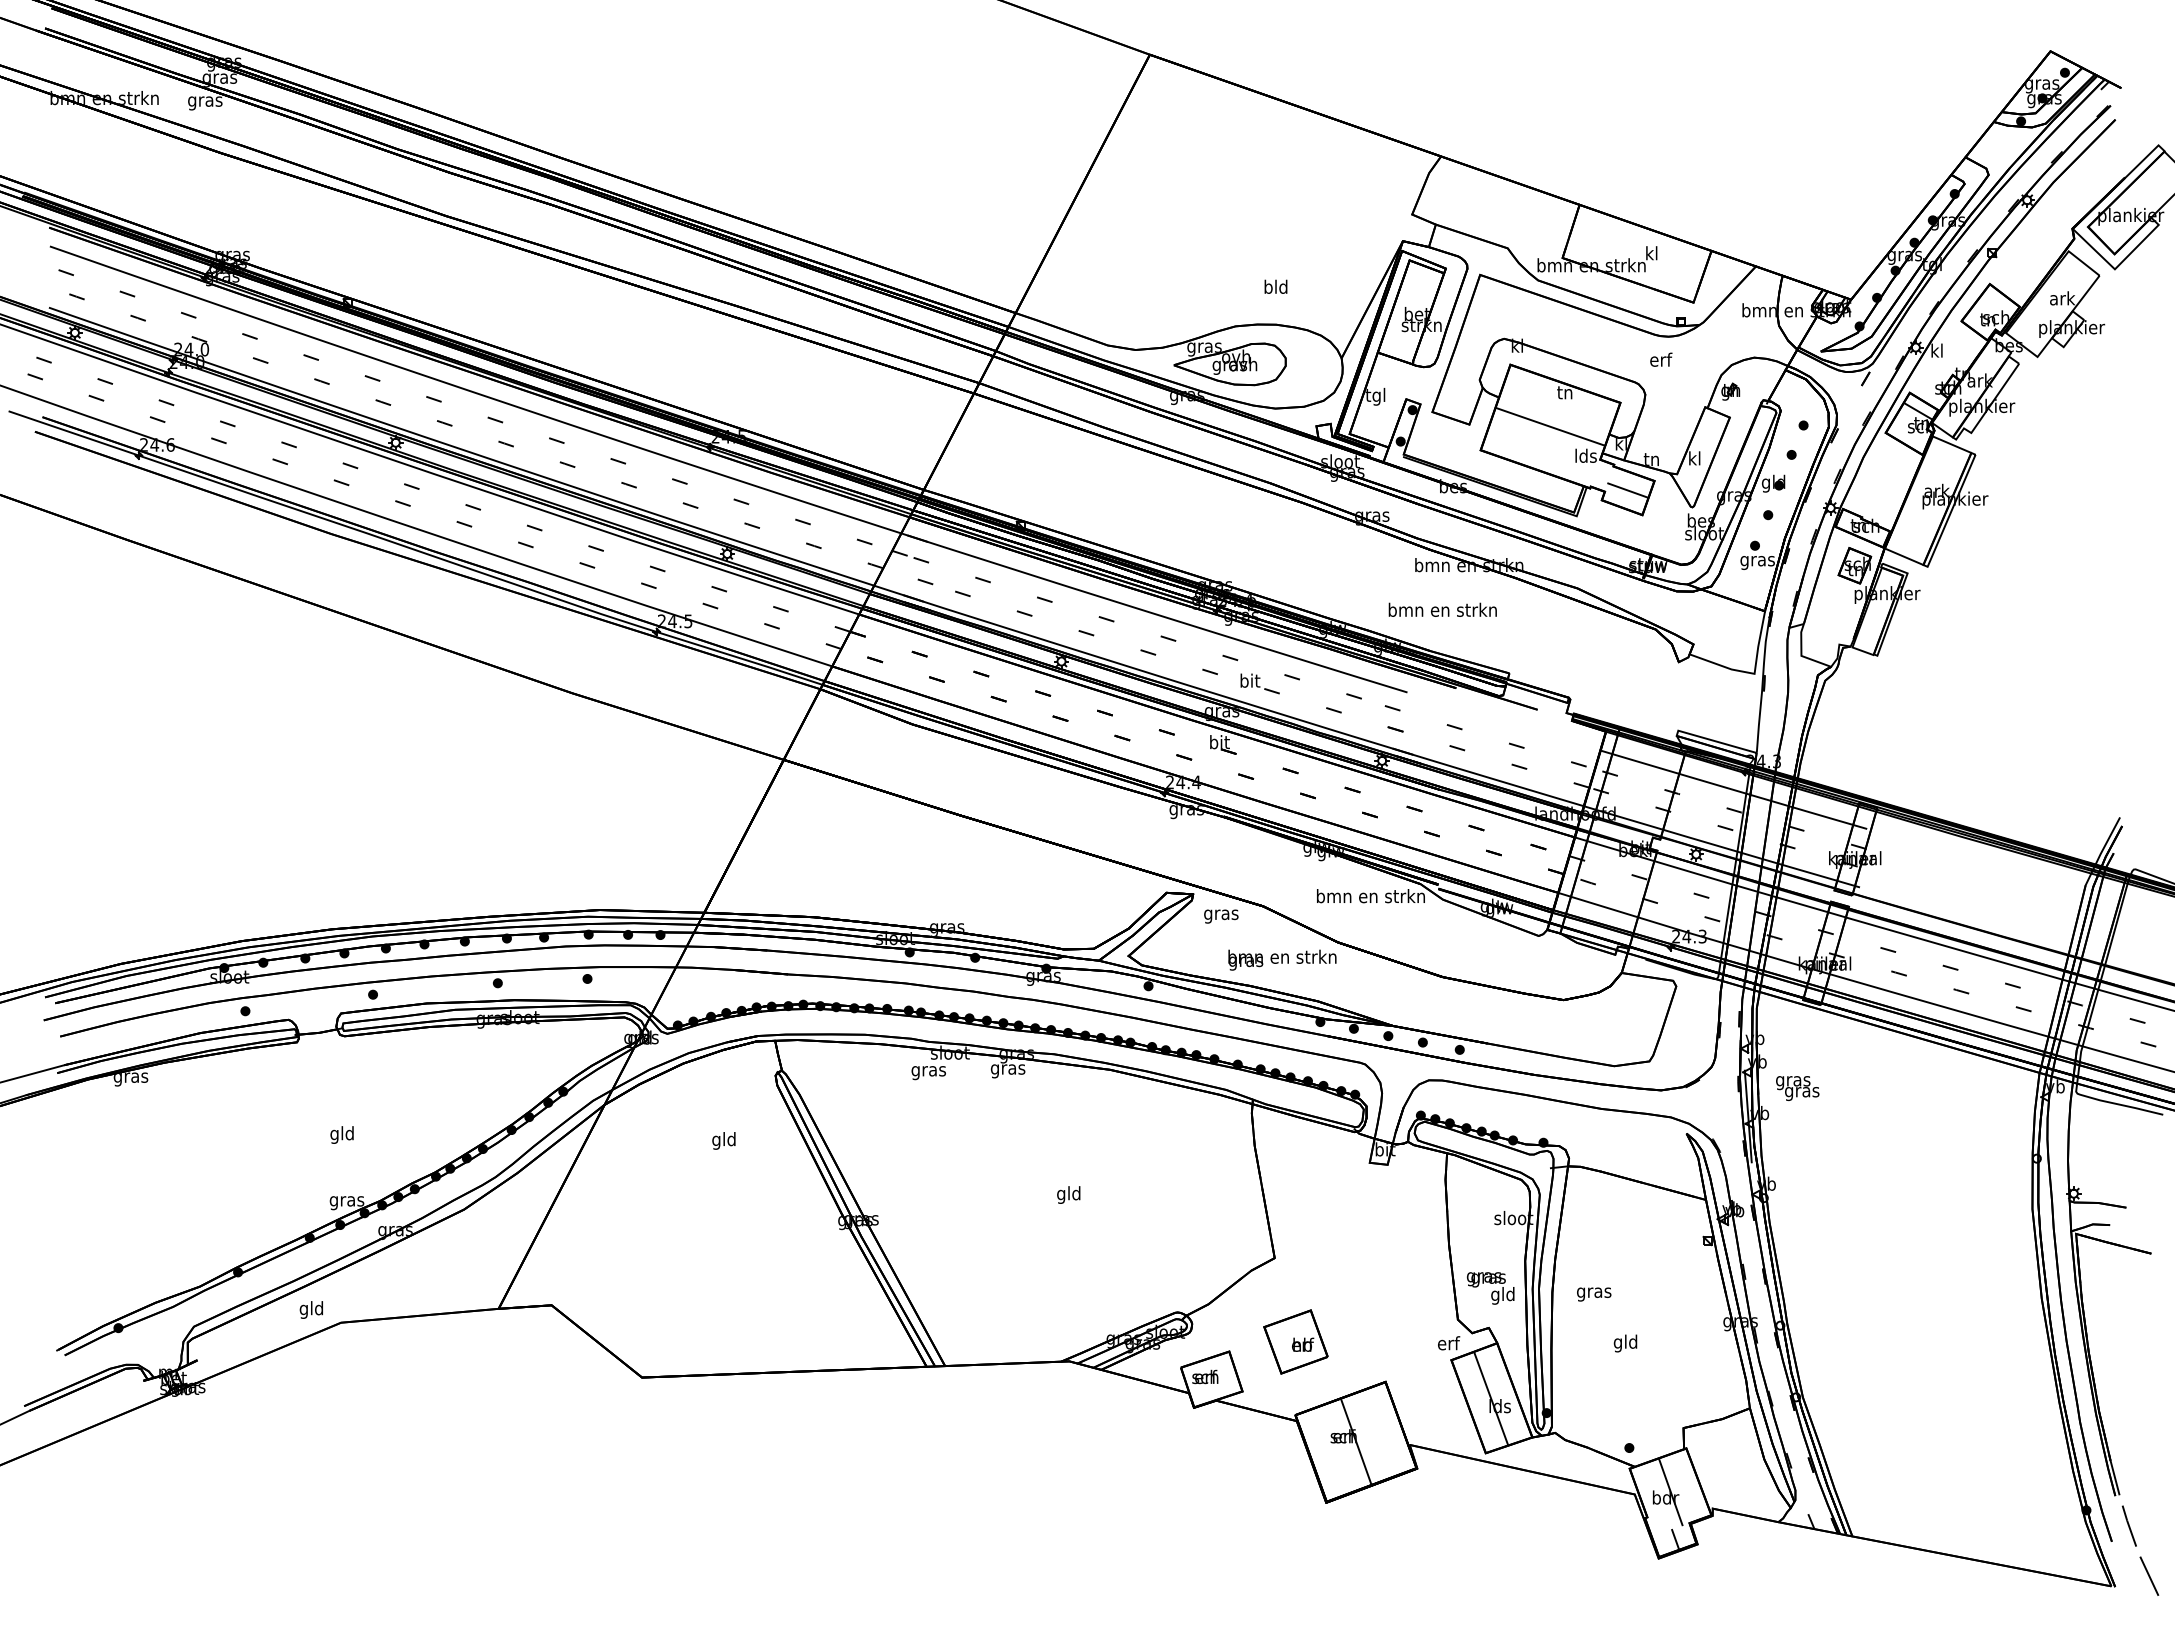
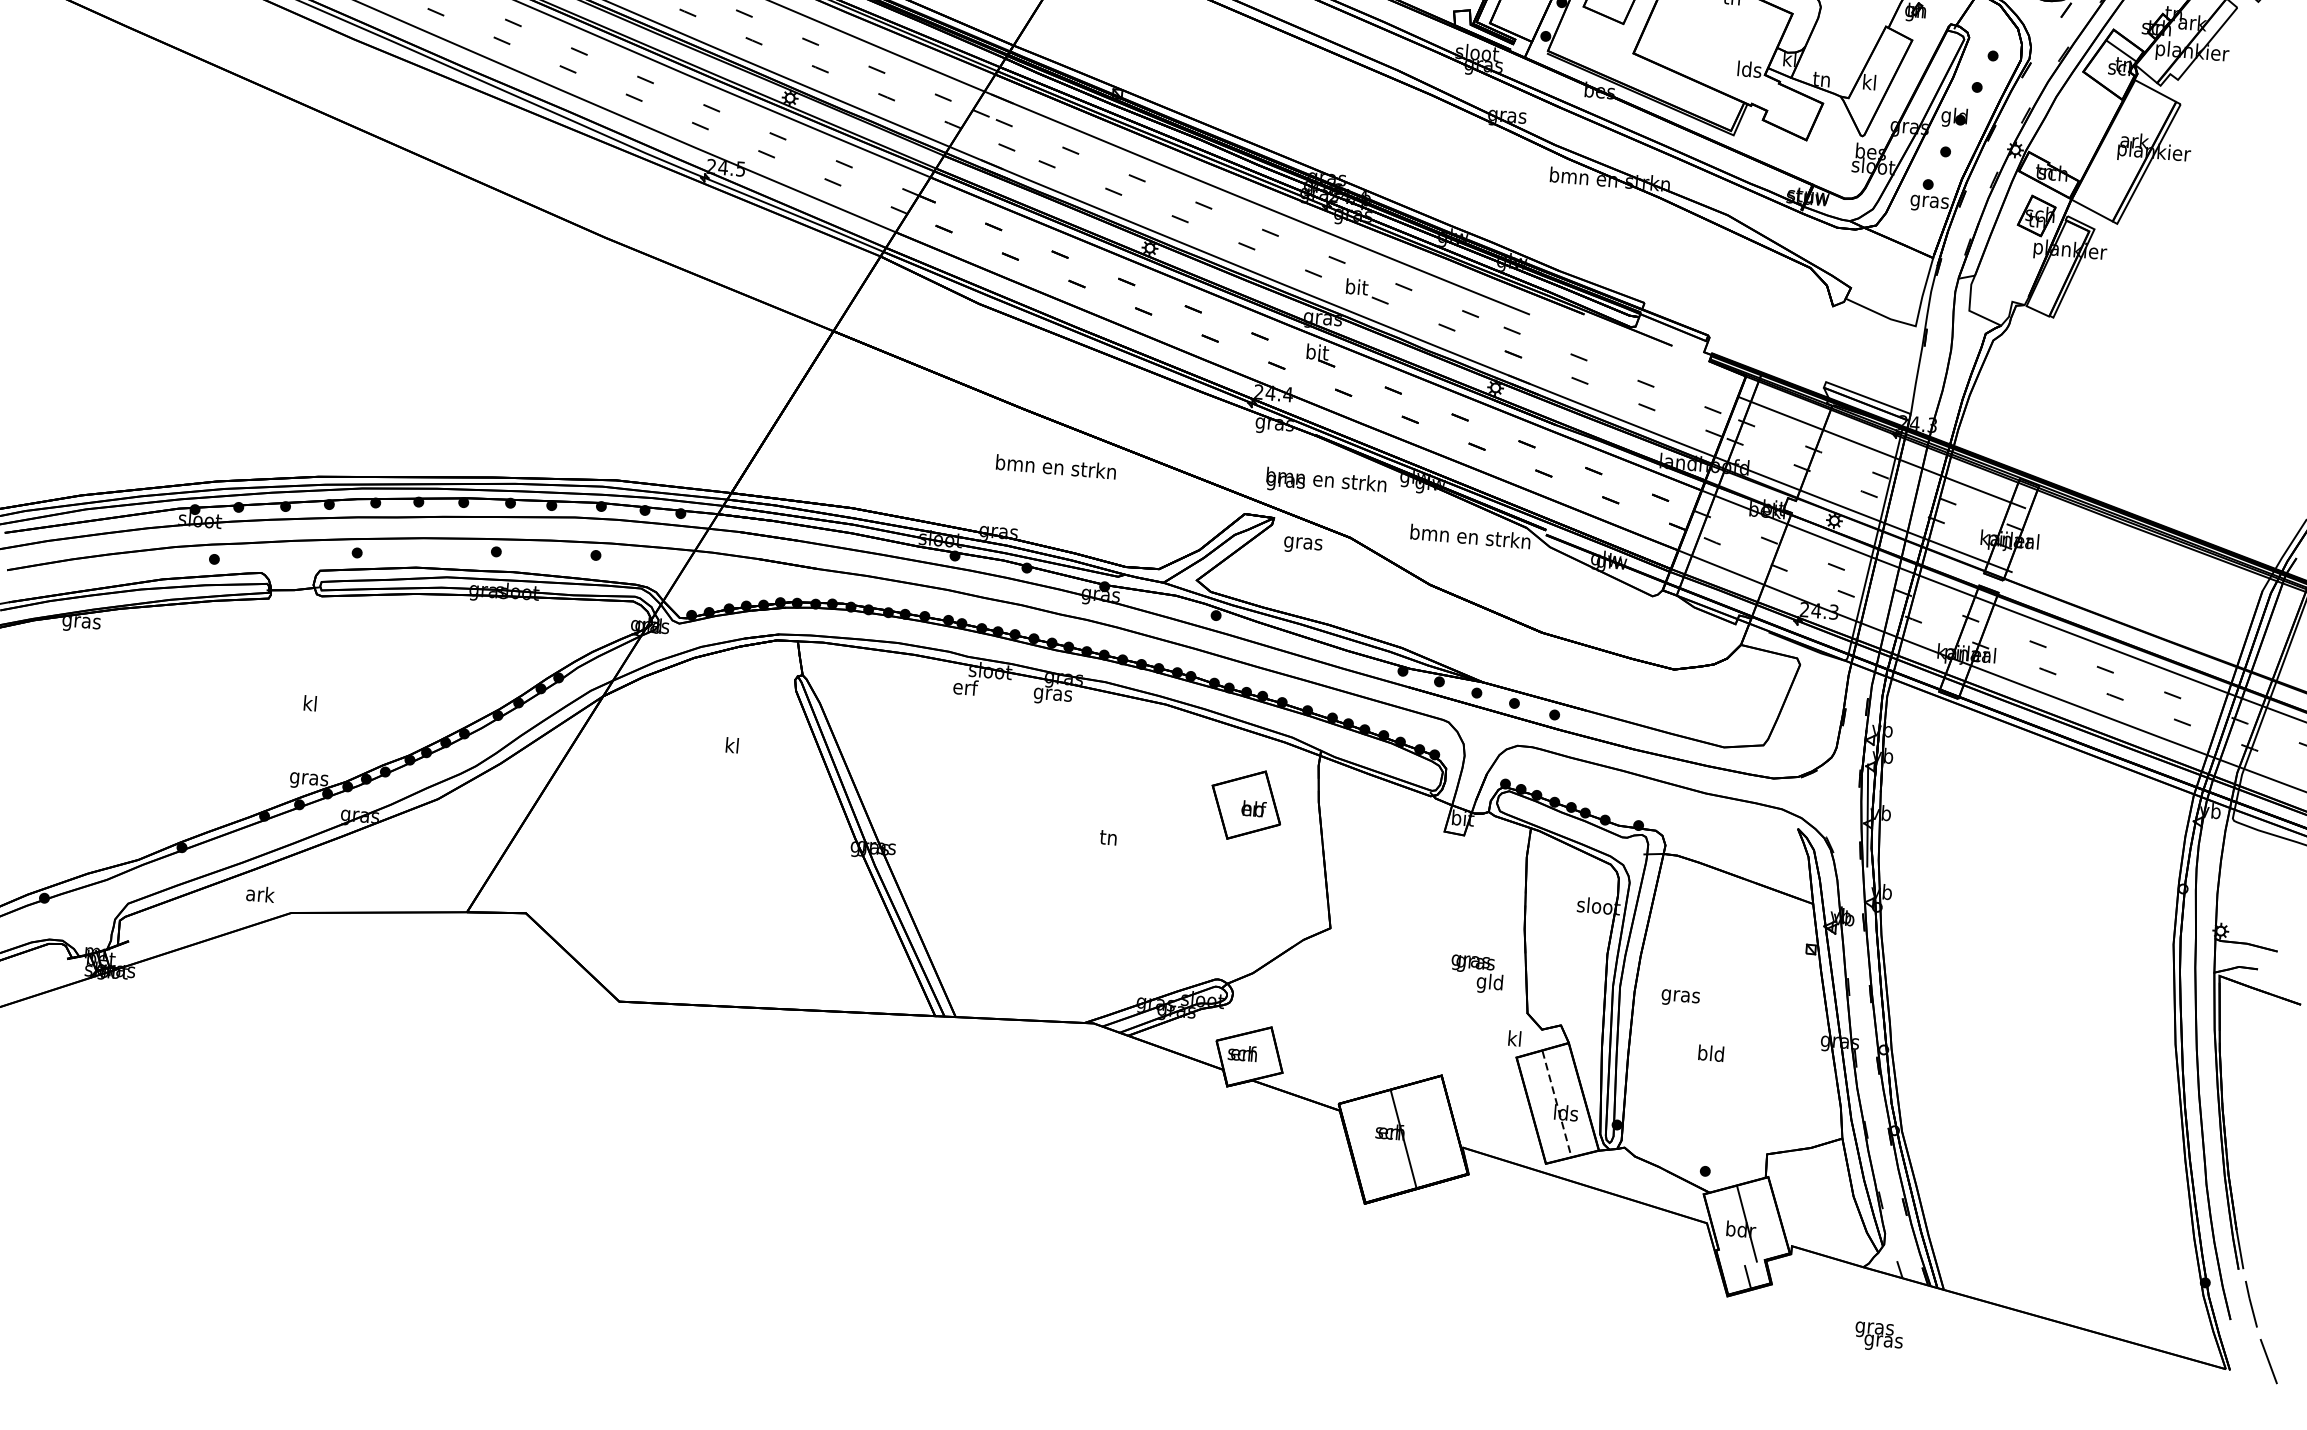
line: (1550, 426) -> (1712, 33), removed
line: (1627, 490) -> (1792, 111), removed
text: (1442, 609) -> (1055, 466), moved
text: (1282, 959) -> (1326, 482), moved
text: (928, 1071) -> (964, 689), gras -> erf
text: (1797, 1088) -> (1878, 1336), moved
text: (341, 1134) -> (309, 704), gld -> kl
text: (723, 1140) -> (731, 746), gld -> kl
text: (1068, 1194) -> (1108, 838), gld -> tn
text: (1490, 1288) -> (1476, 974), moved
text: (311, 1309) -> (259, 895), gld -> ark
part: (1295, 1341) -> (1245, 804), moved
text: (1449, 1343) -> (1515, 1038), erf -> kl
text: (1617, 1343) -> (1701, 1054), gld -> bld
line: (1491, 1399) -> (1557, 1104), solid -> dashed

